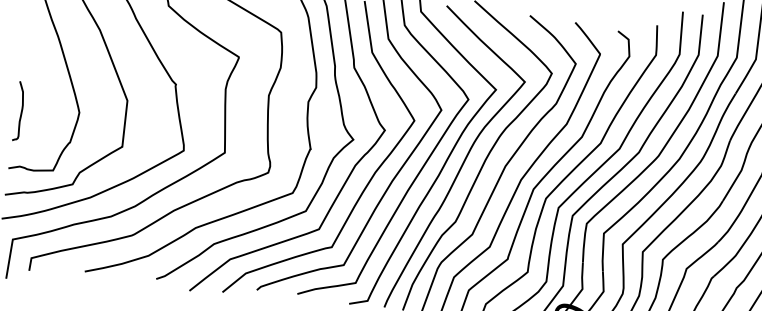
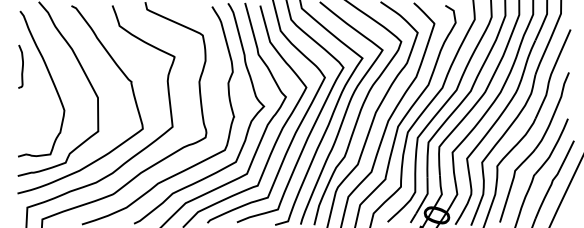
curve: (19, 112) -> (21, 67), moved

